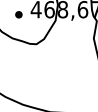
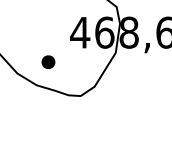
part: (18, 14) -> (47, 61), moved

